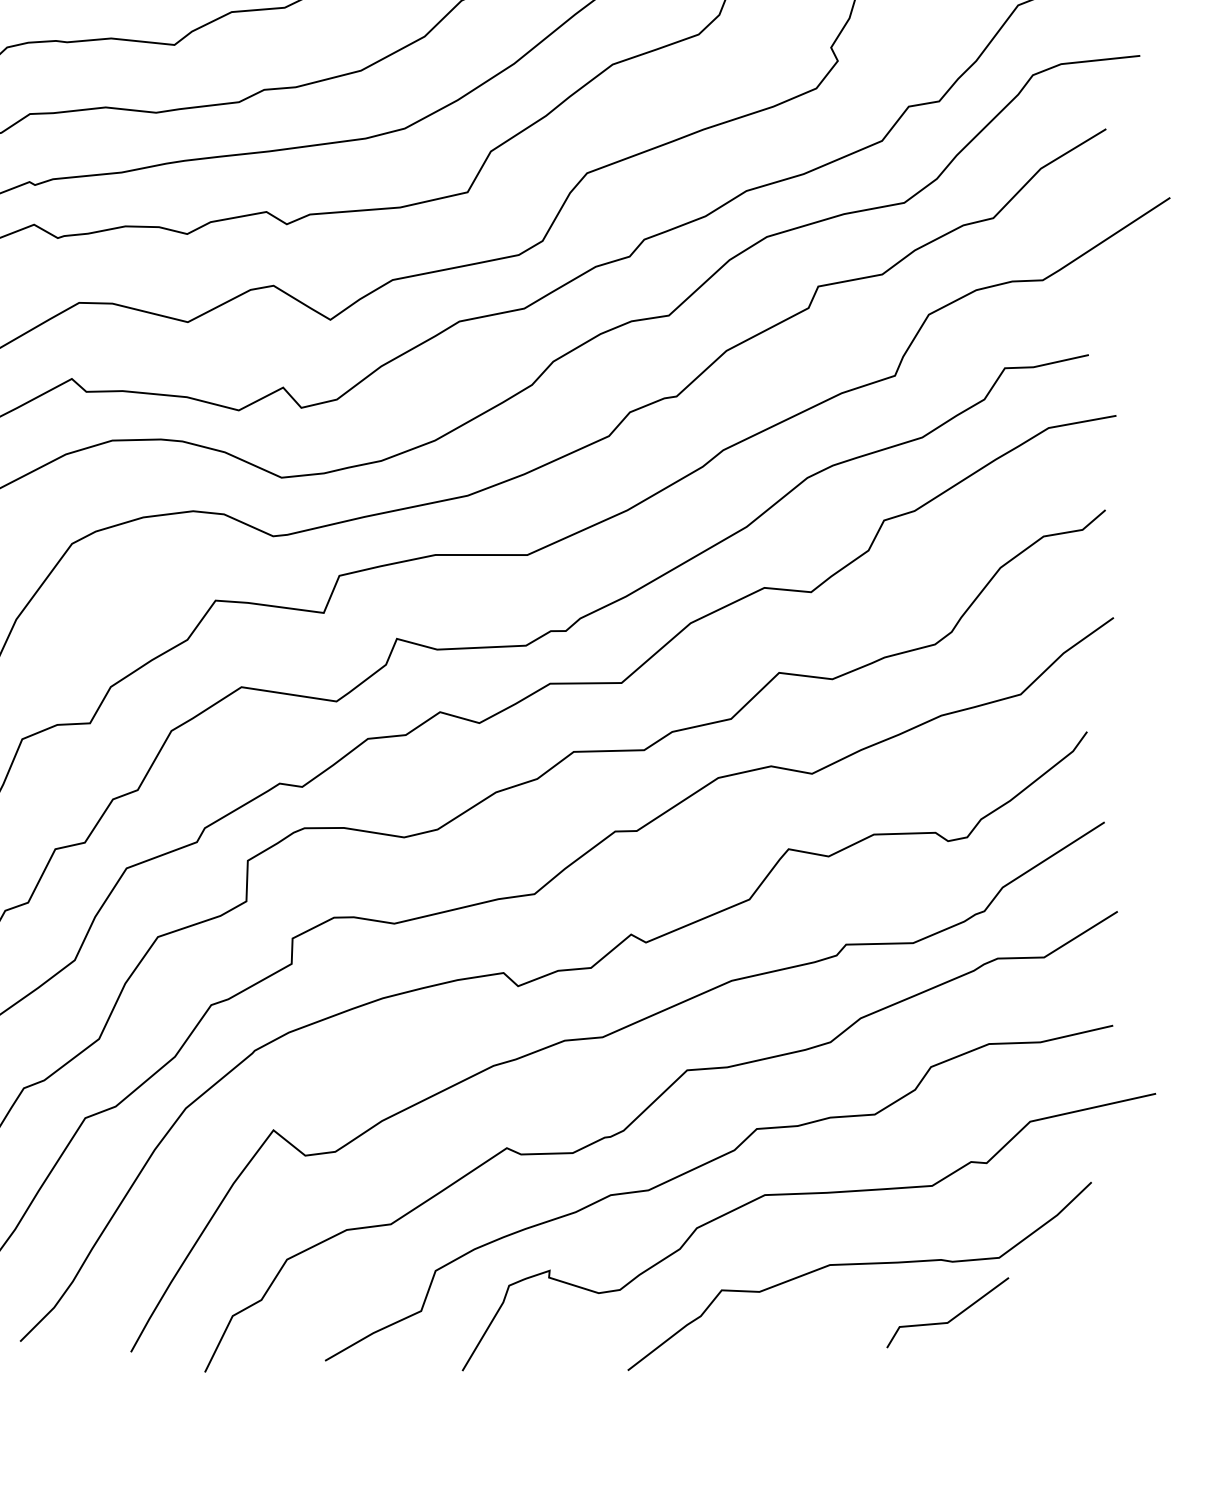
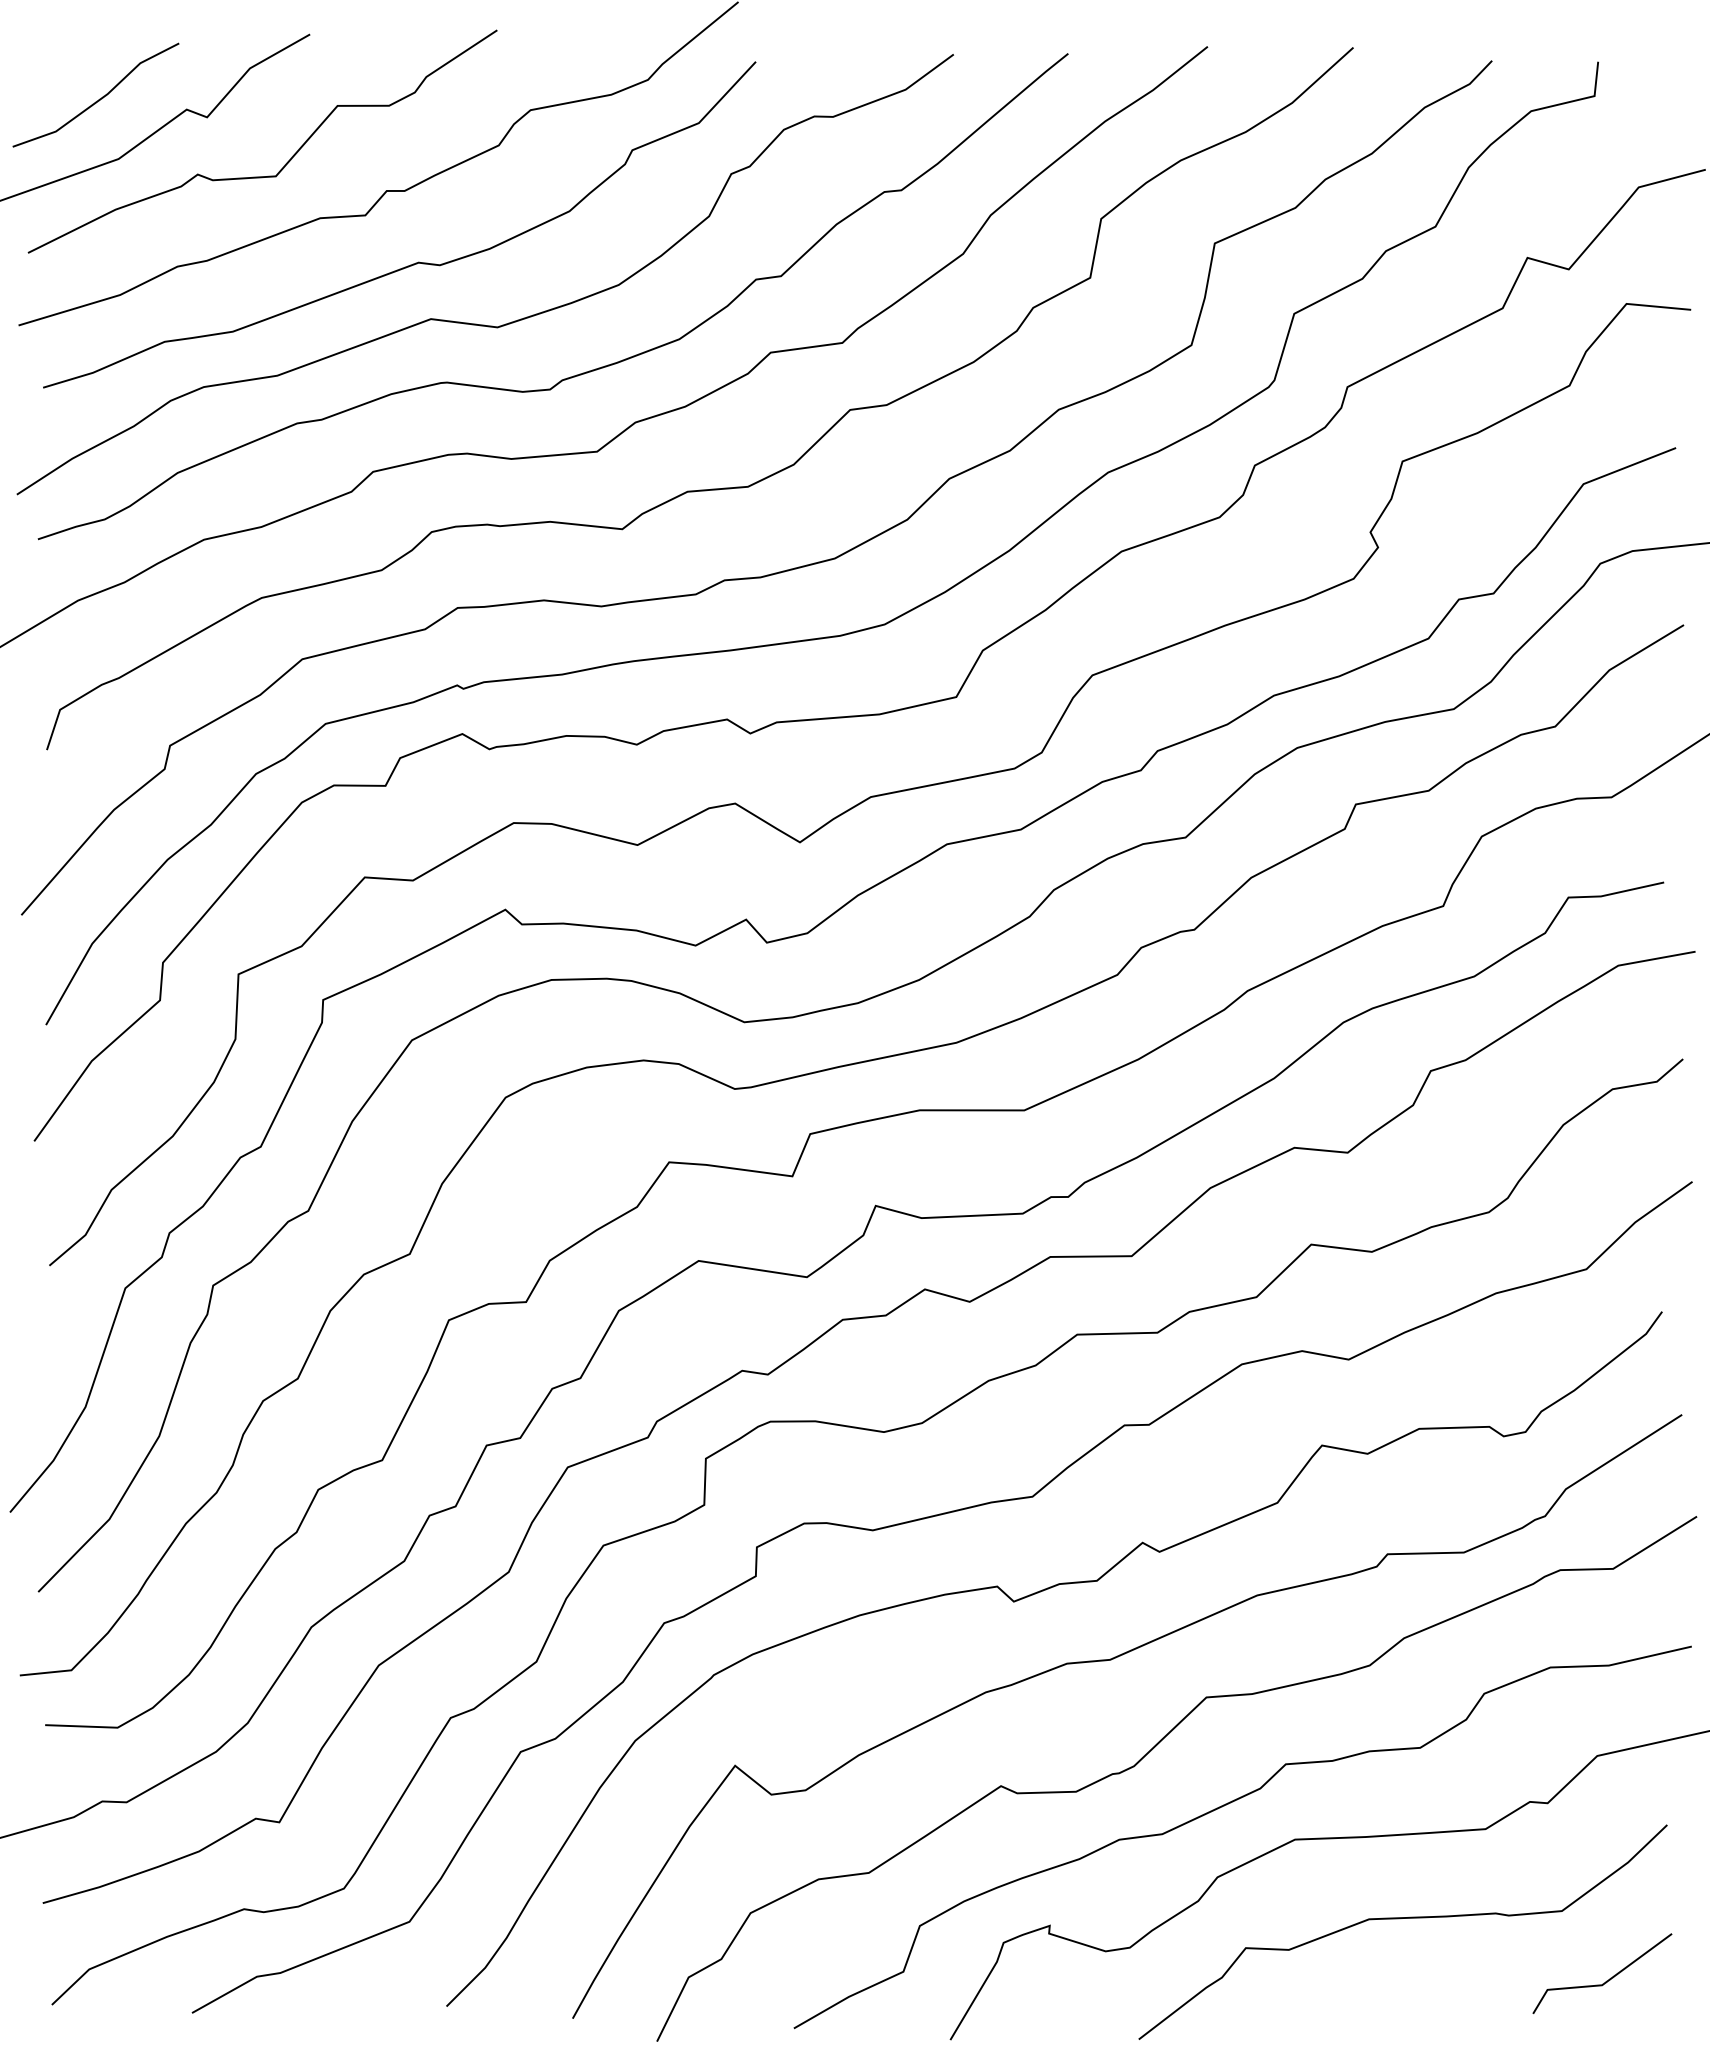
line: (951, 1318) -> (1606, 1980), moved

